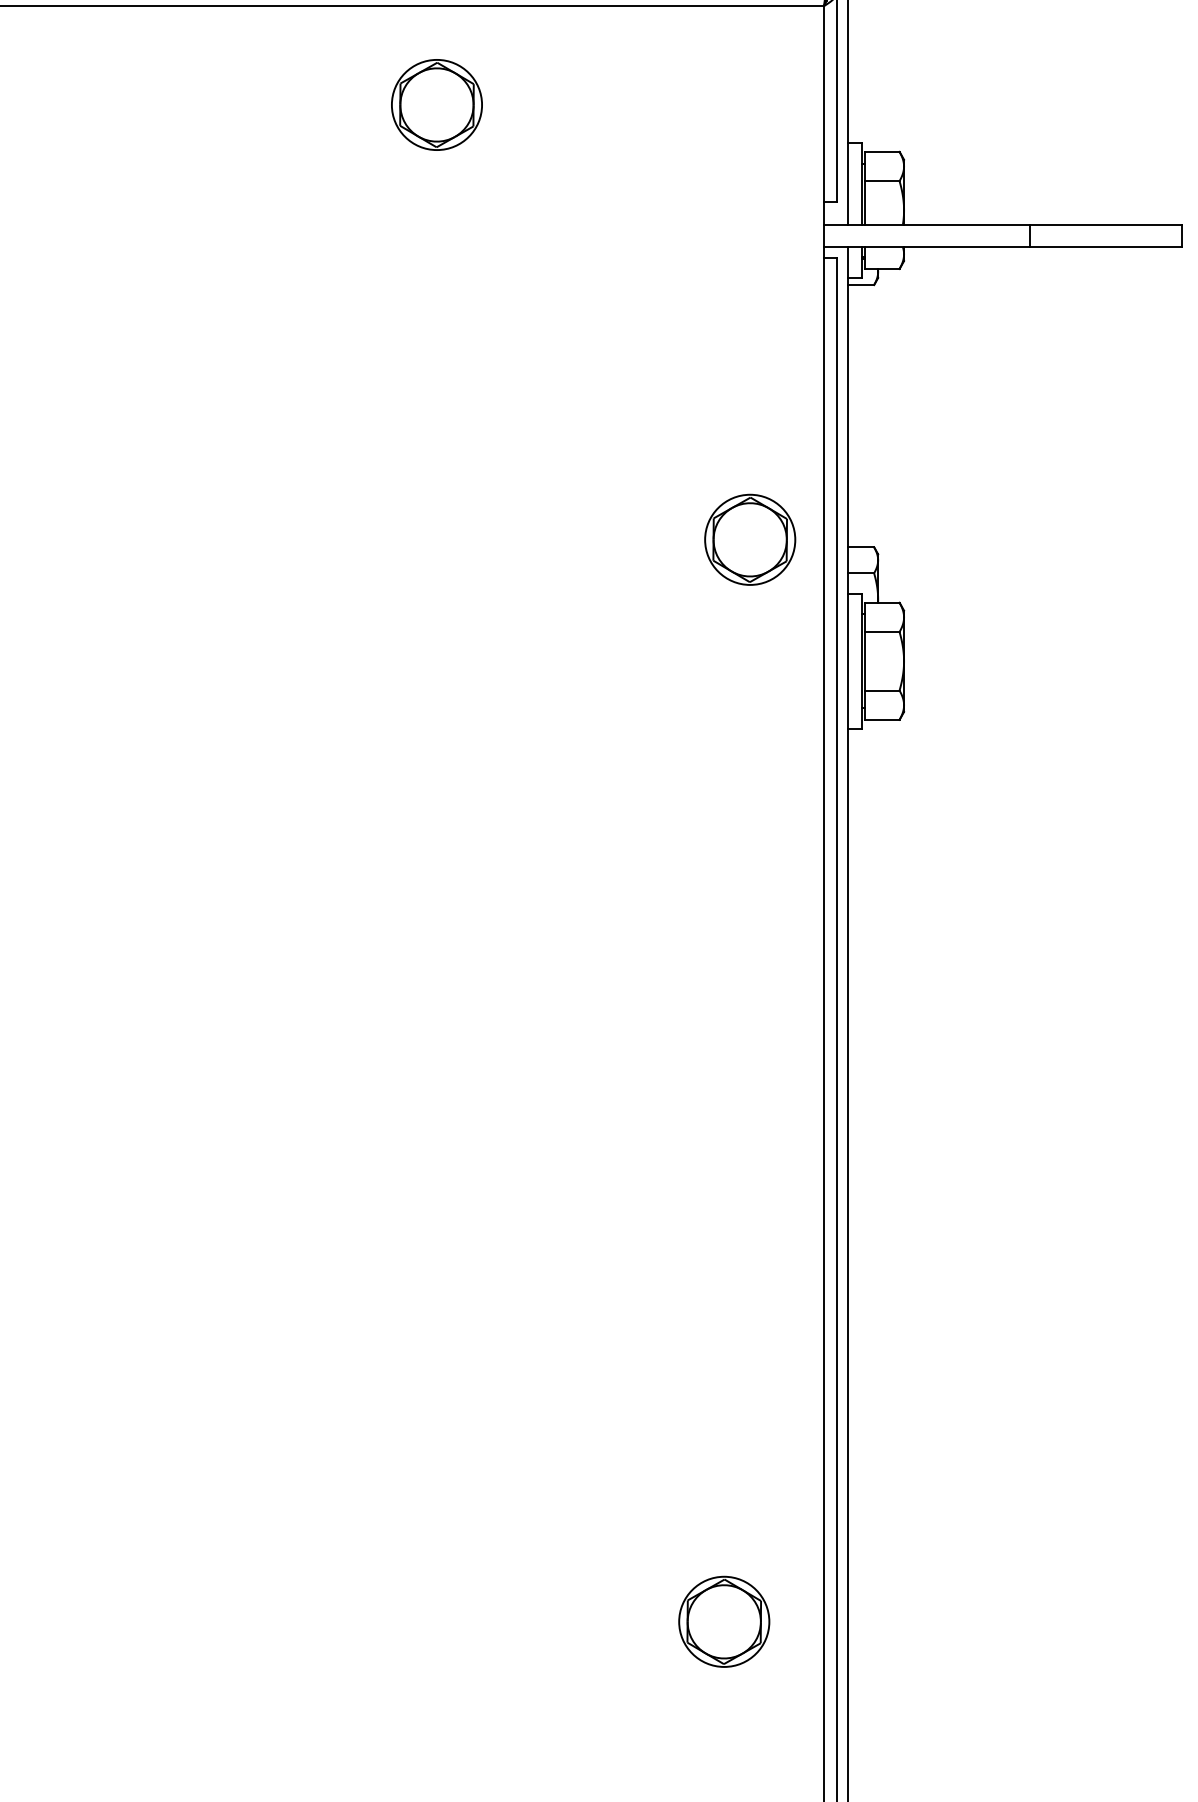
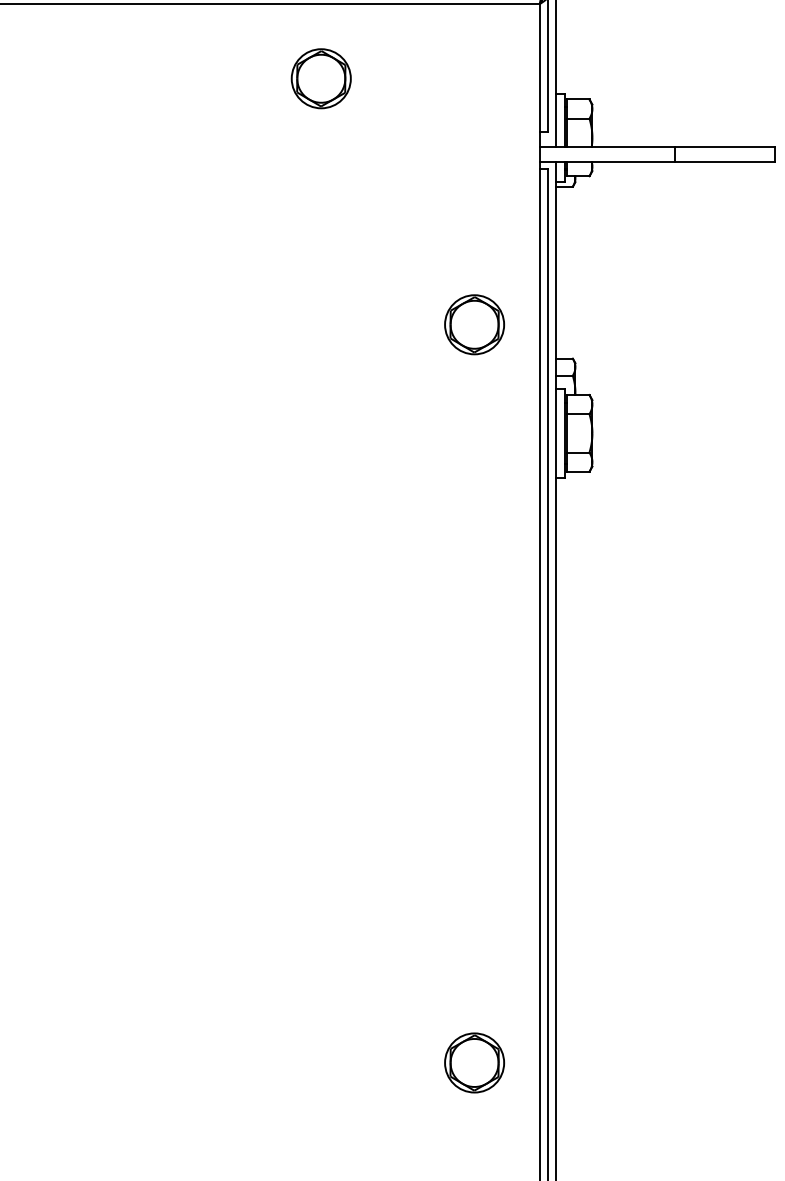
part: (435, 104) -> (320, 78), moved
part: (750, 539) -> (474, 324), moved

